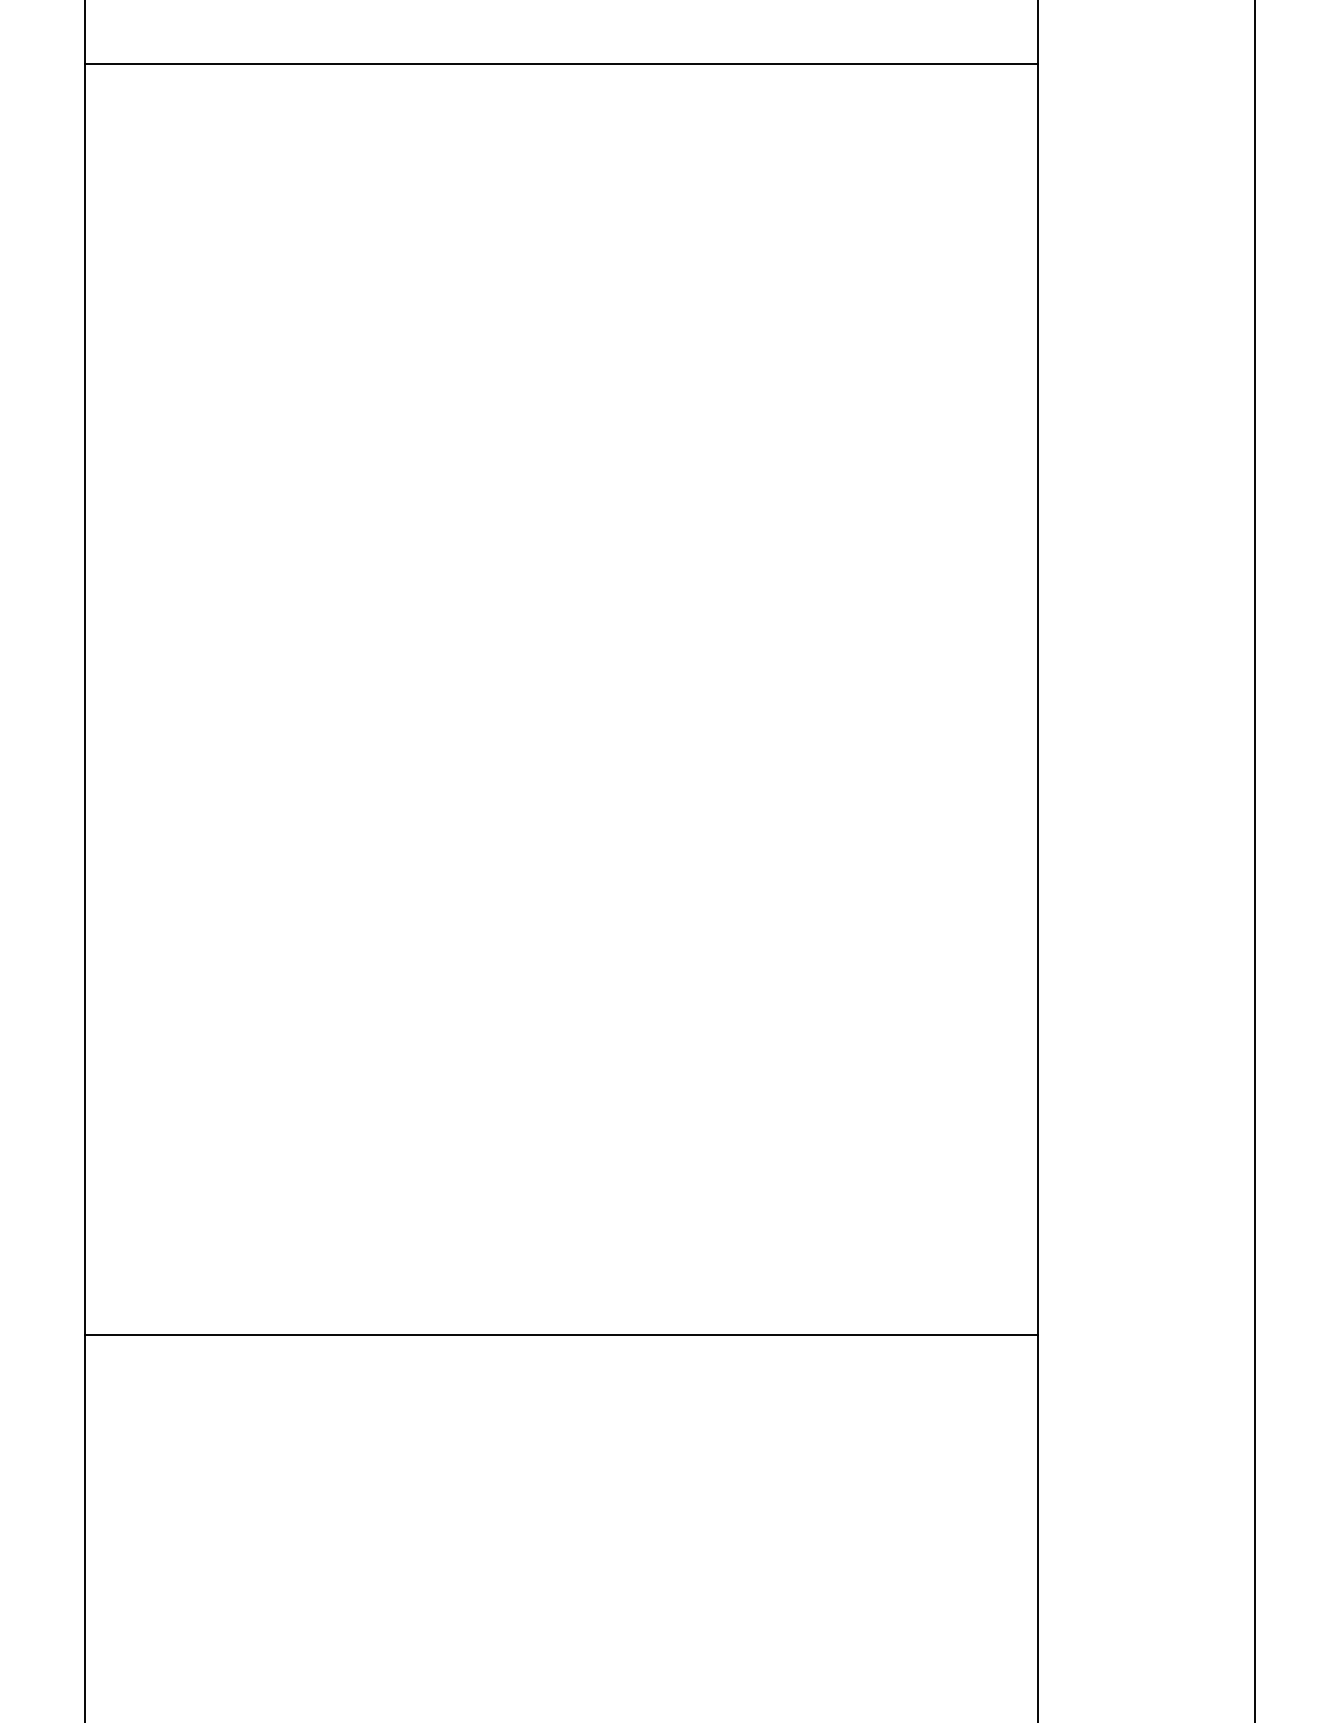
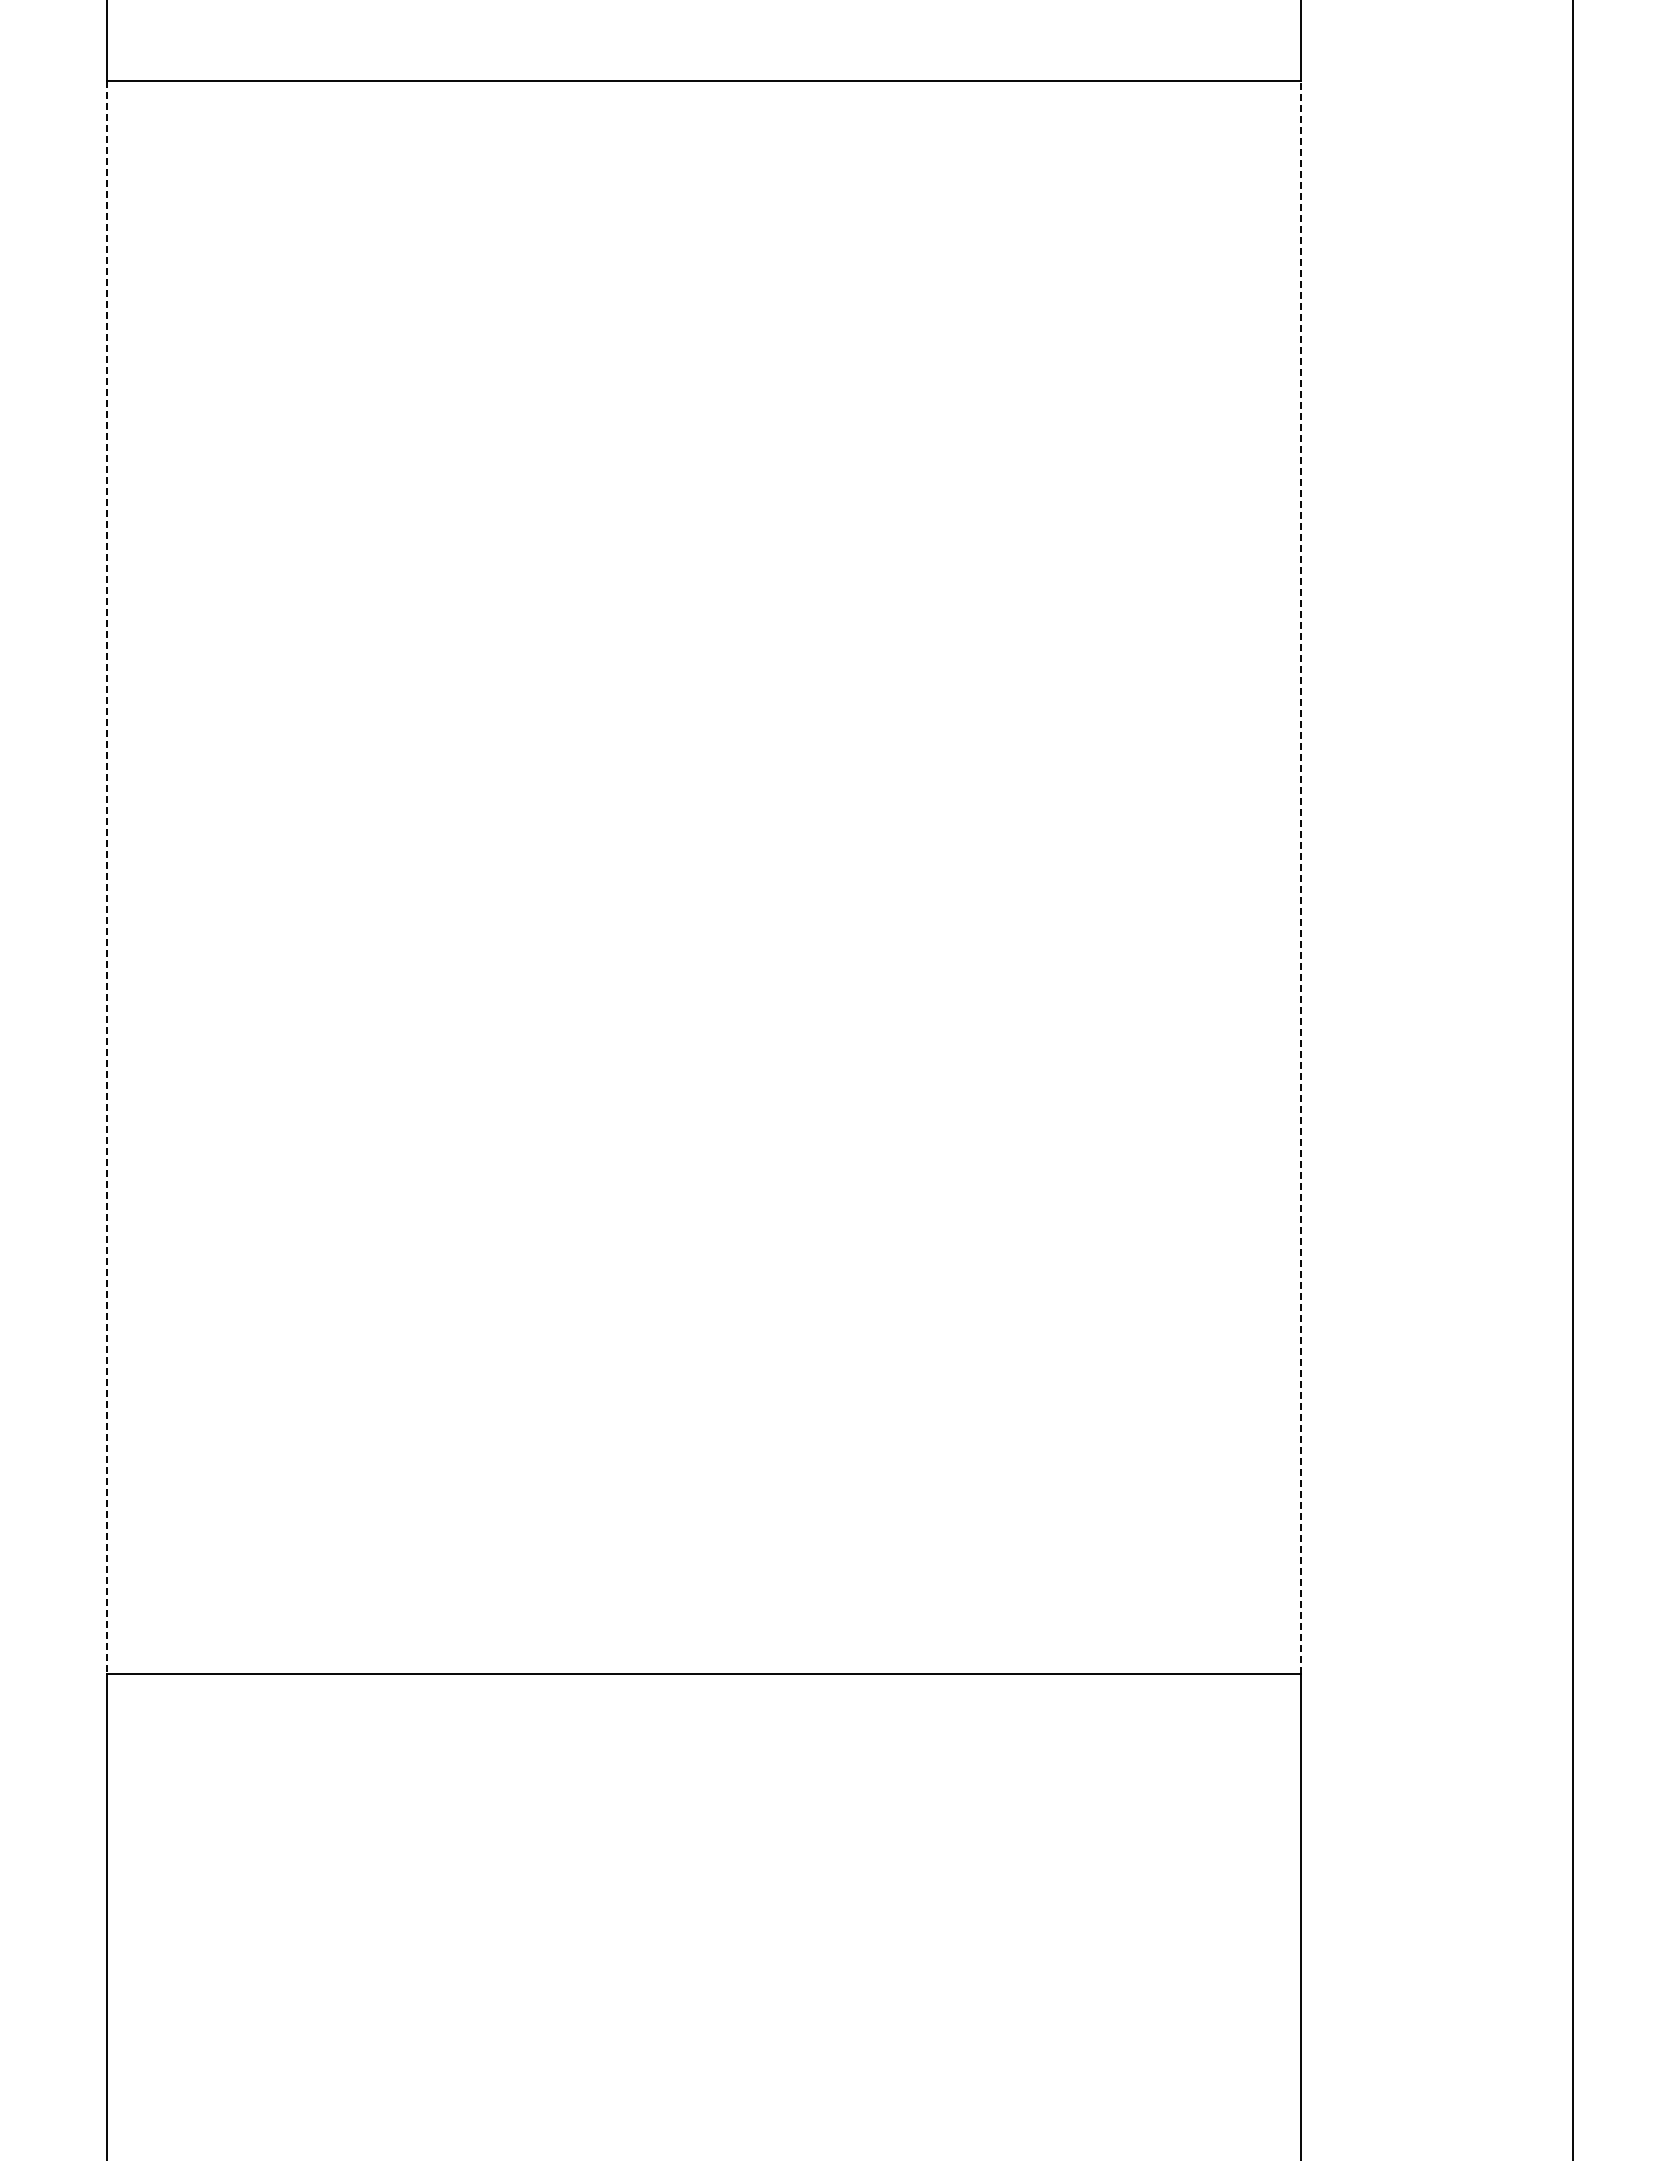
line: (85, 699) -> (106, 877), solid -> dashed
line: (1038, 699) -> (1301, 877), solid -> dashed

